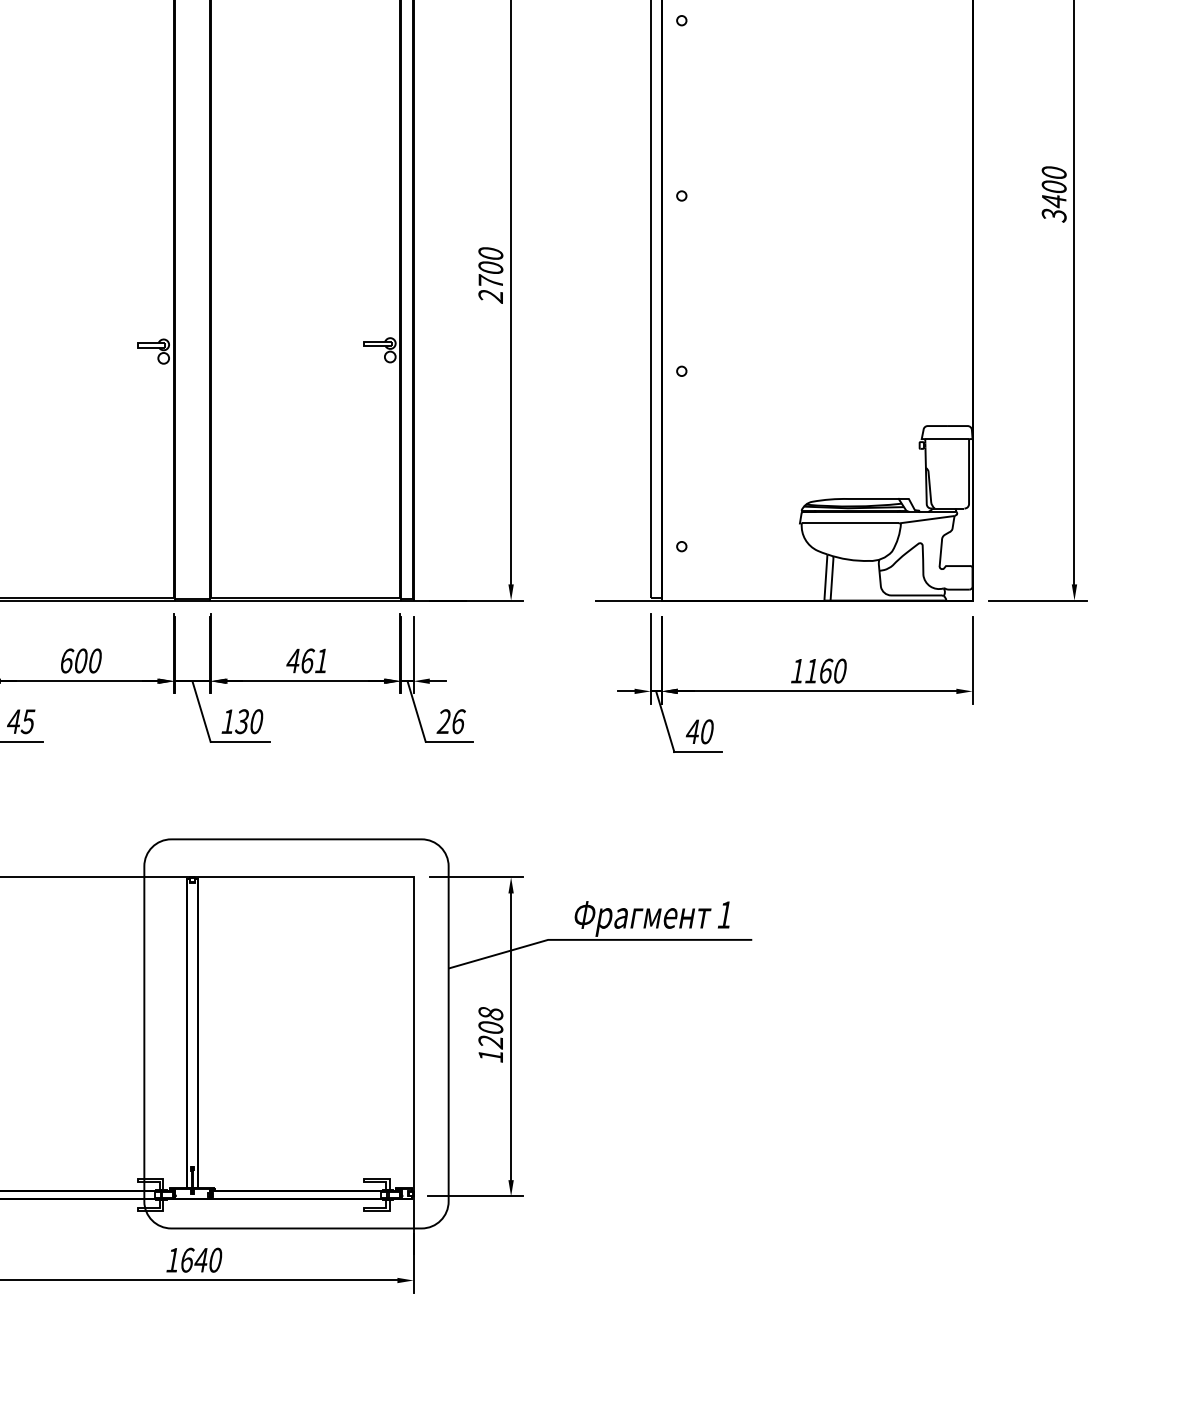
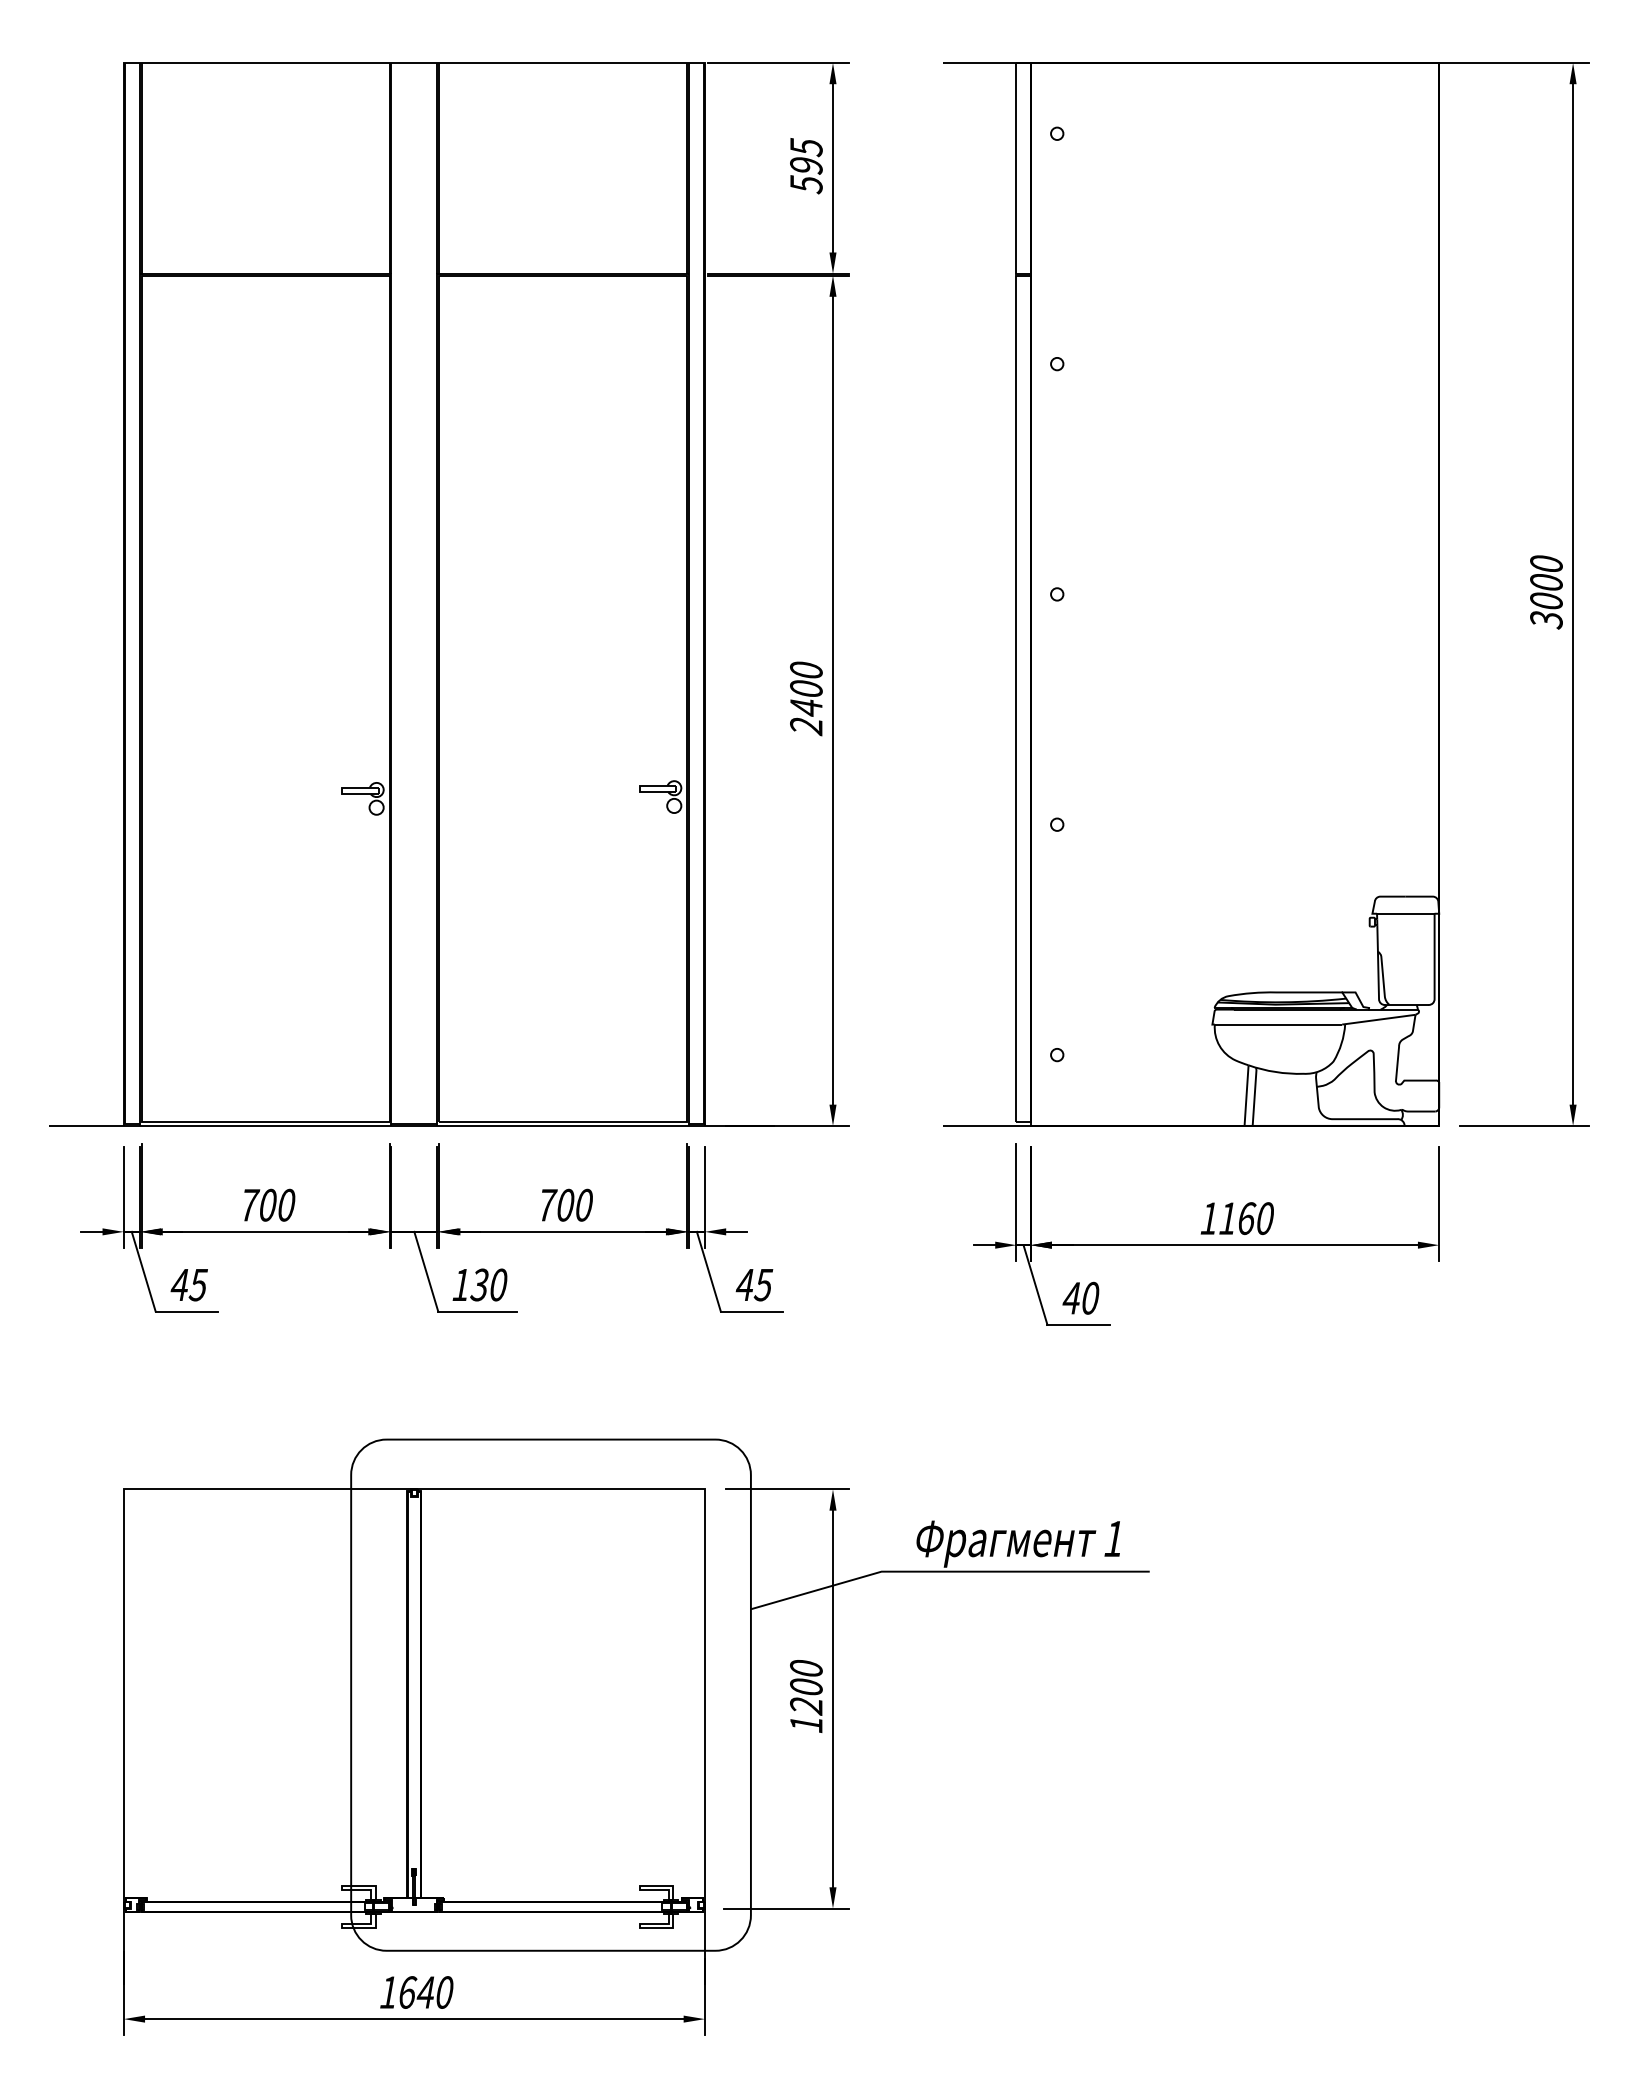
text: (1054, 201) -> (1546, 601), 3400 -> 3000
text: (490, 281) -> (806, 706), 2700 -> 2400
text: (67, 660) -> (250, 1204), 600 -> 700
text: (306, 660) -> (564, 1204), 461 -> 700
text: (451, 721) -> (754, 1284), 26 -> 45
text: (490, 1013) -> (806, 1668), 1208 -> 1200

